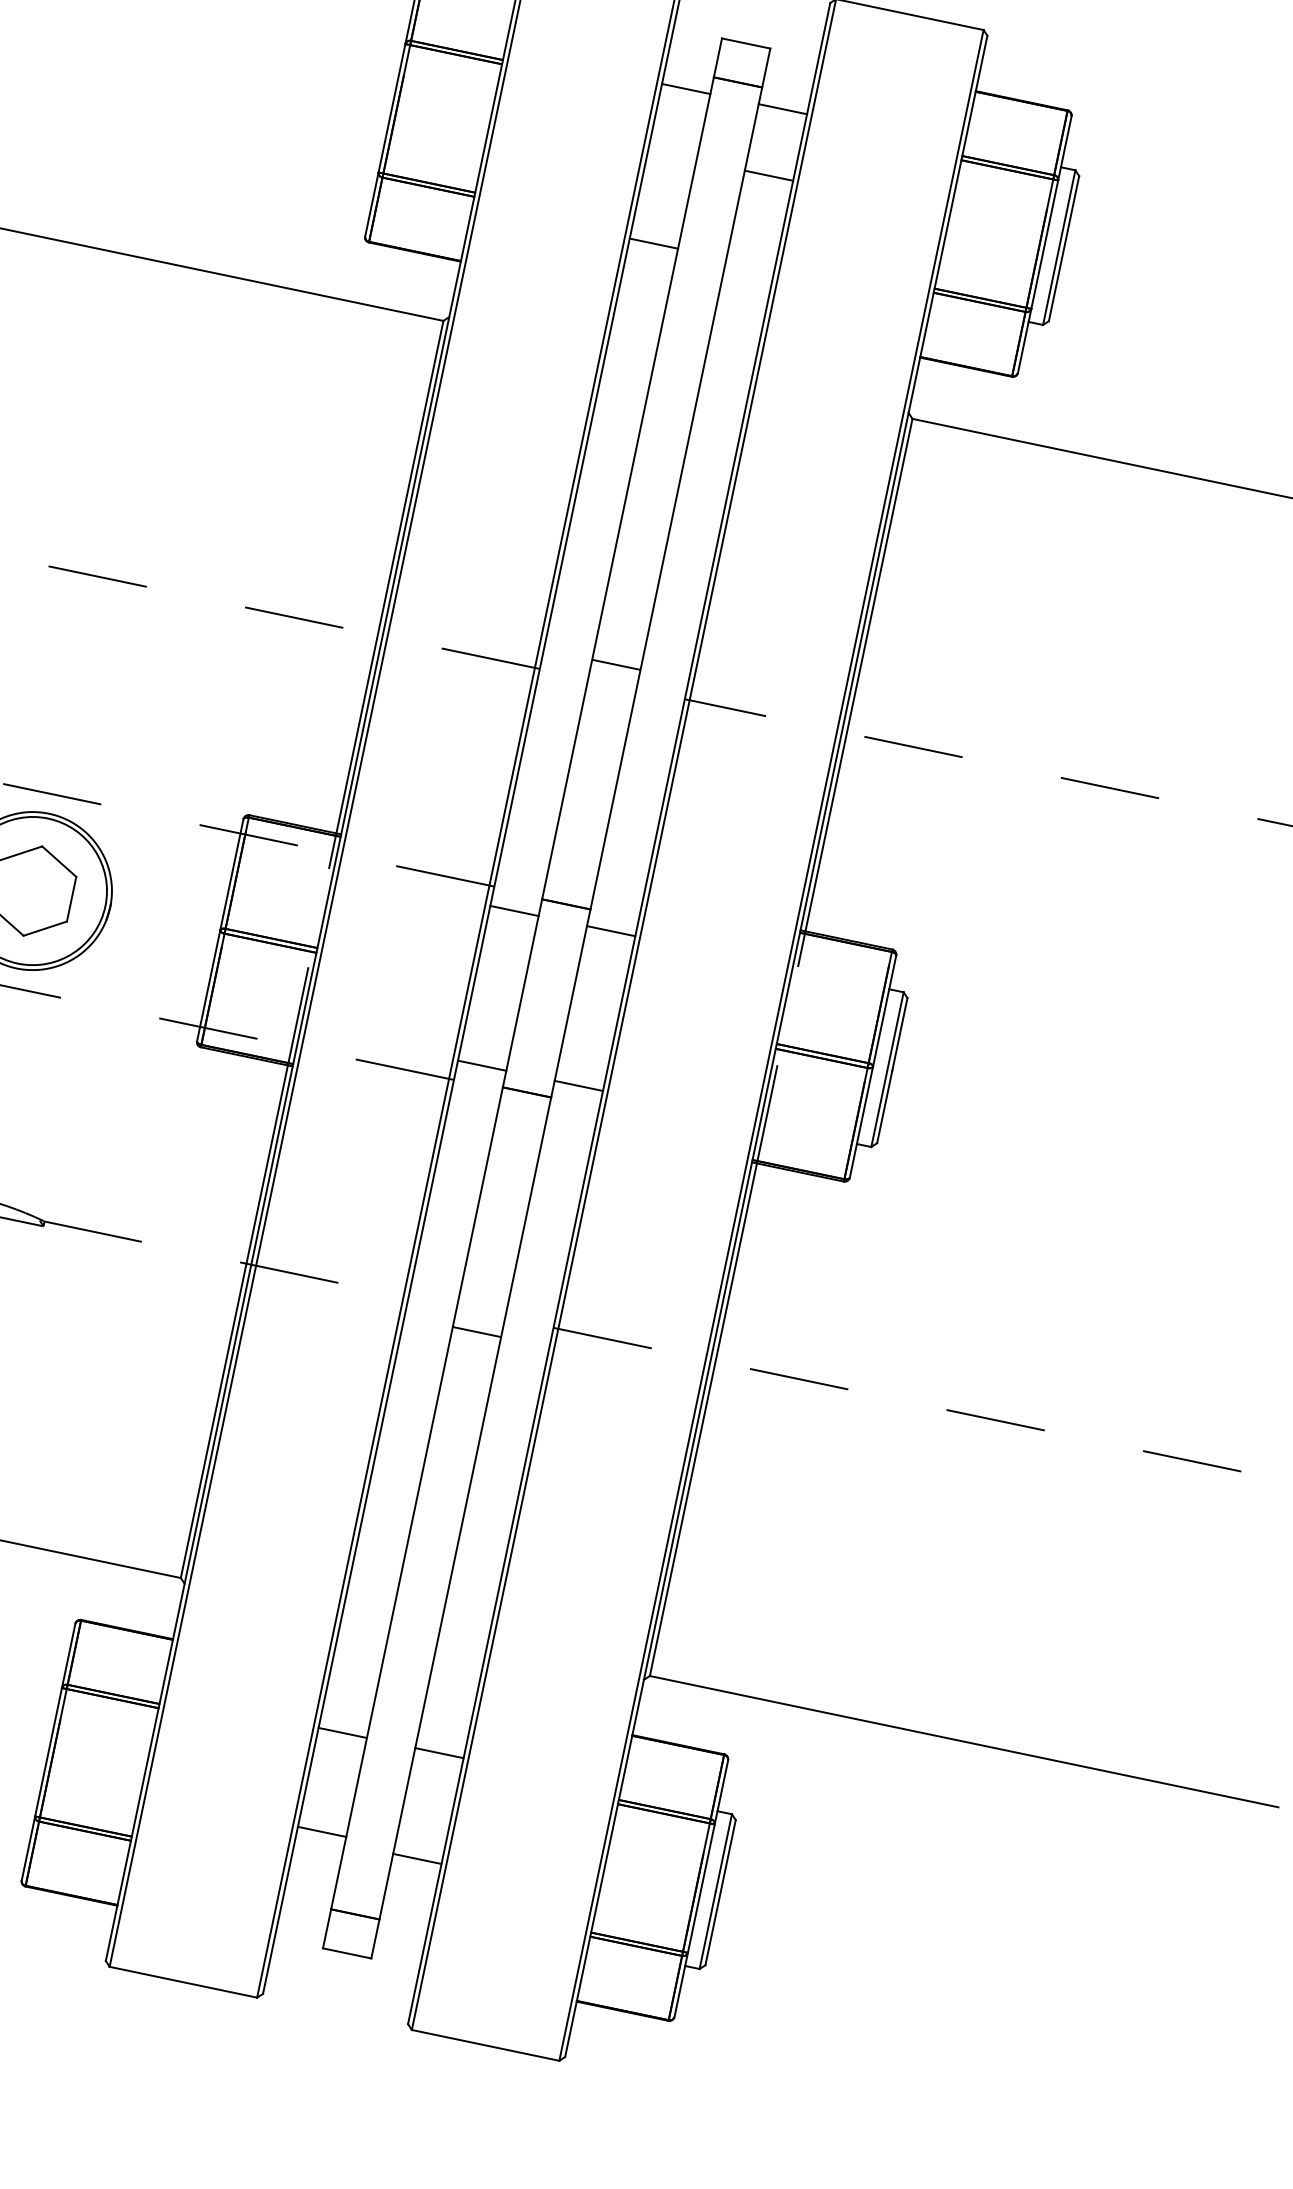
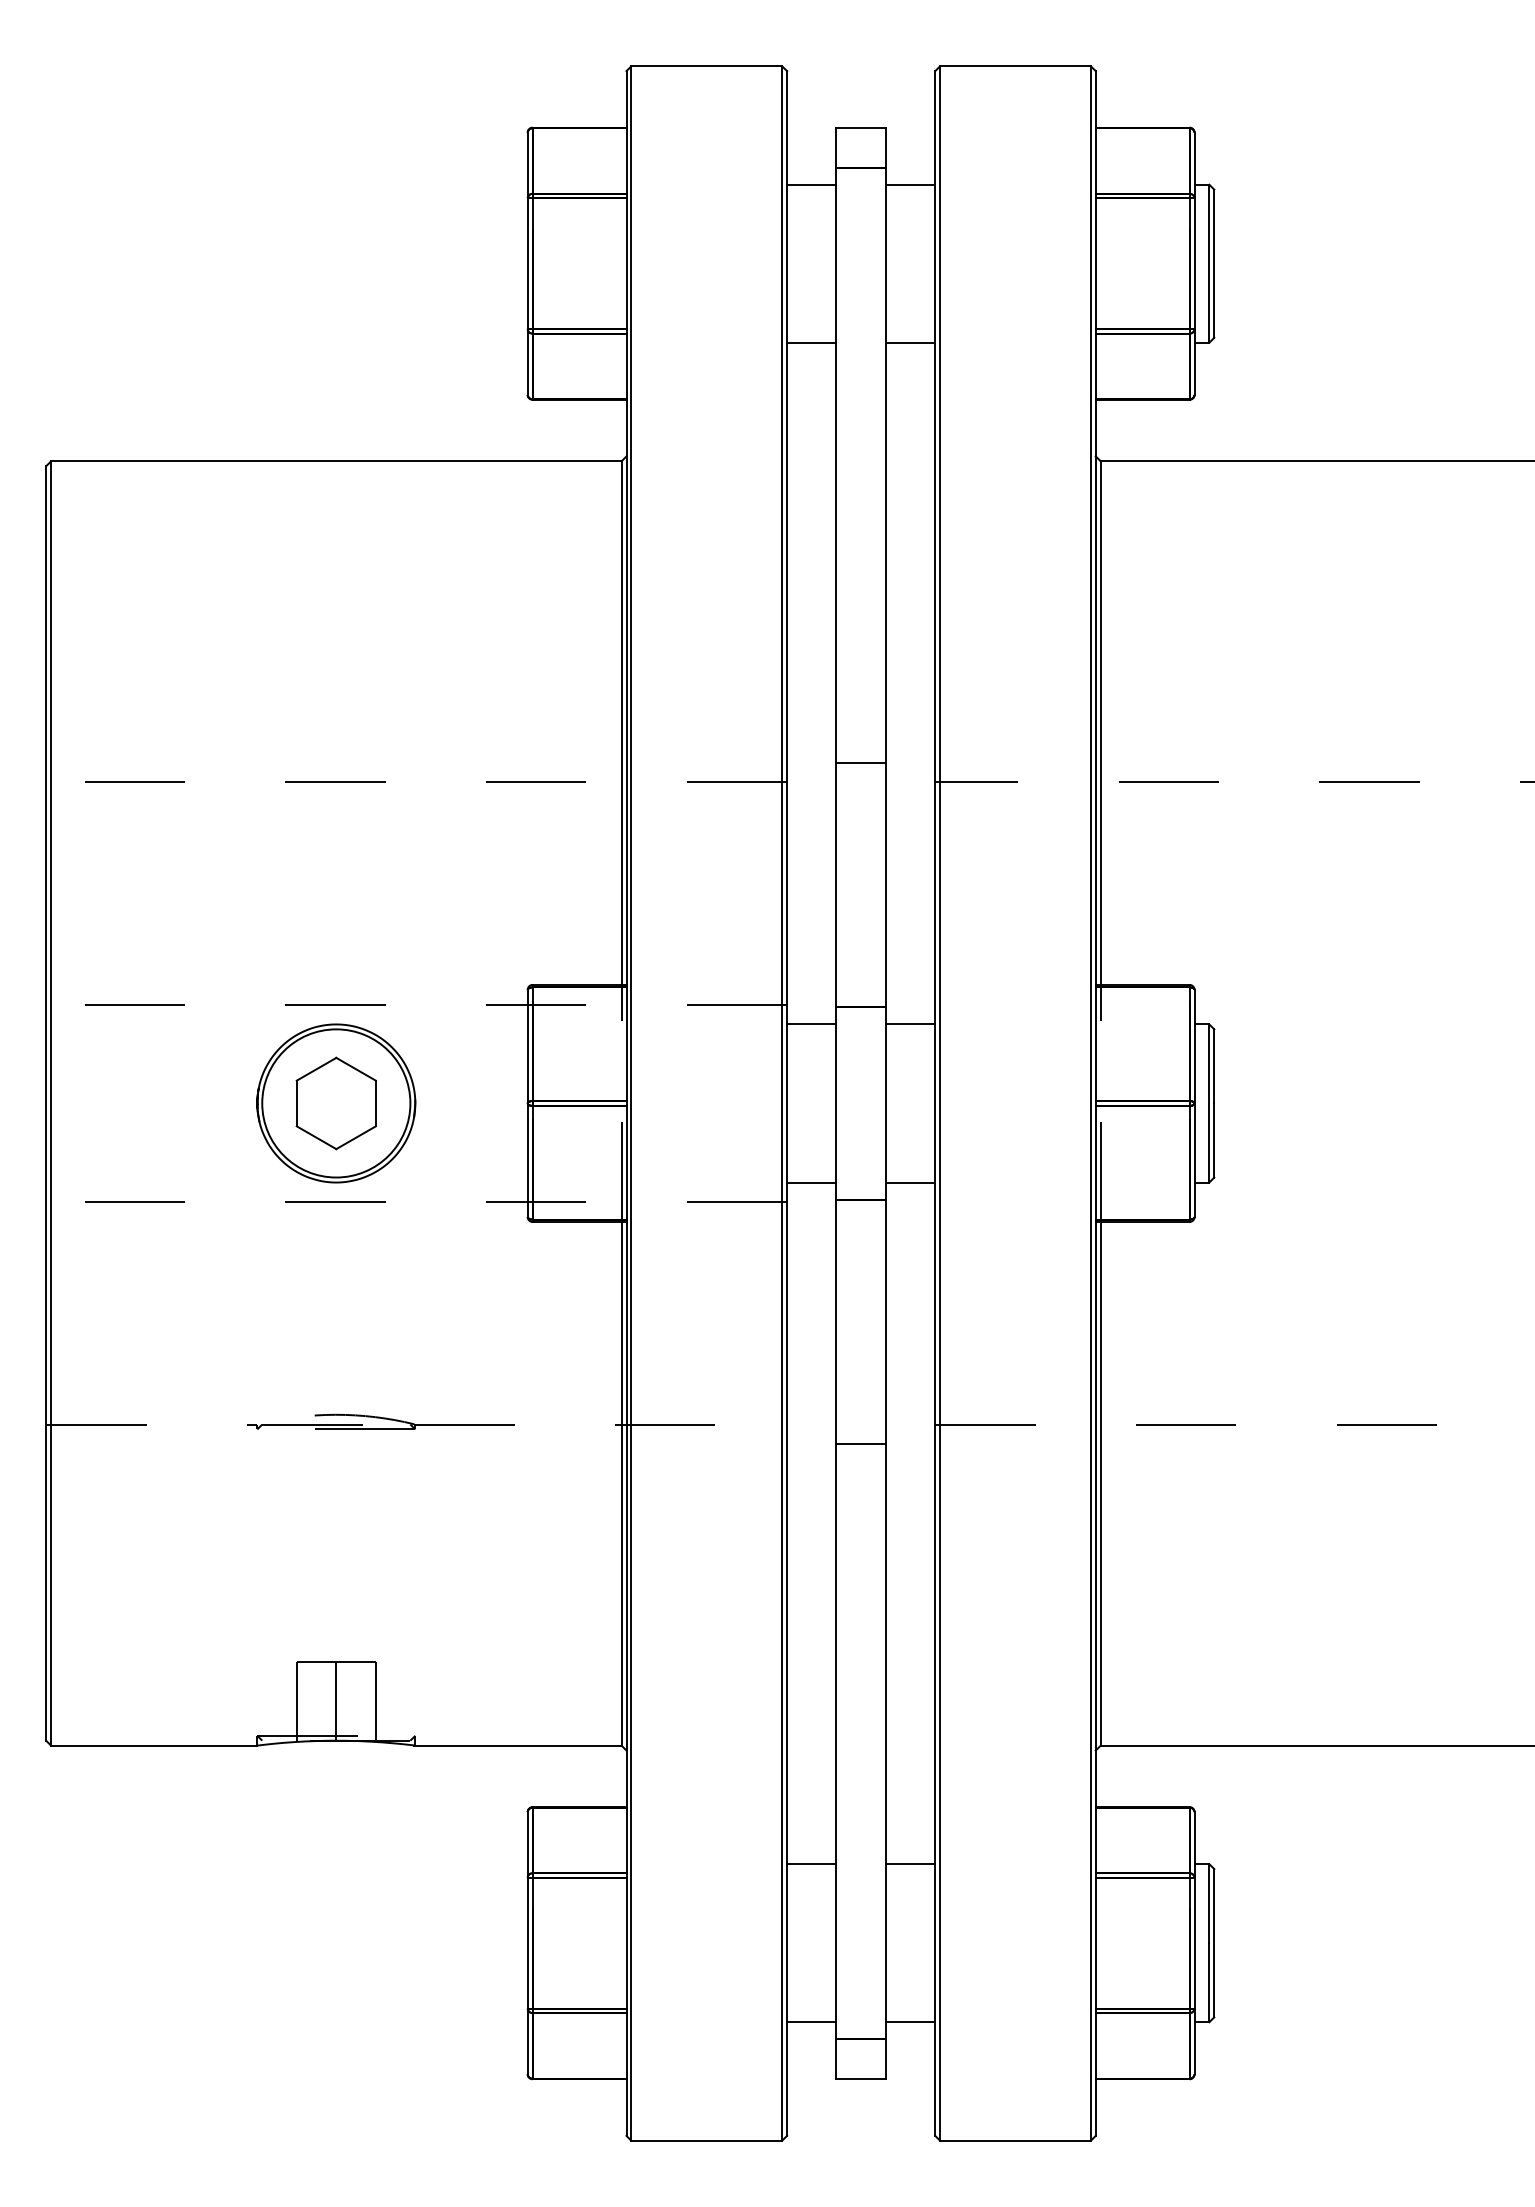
line: (768, 175) -> (910, 342), moved
line: (321, 1832) -> (811, 2022), moved
line: (417, 1859) -> (910, 2022), moved

